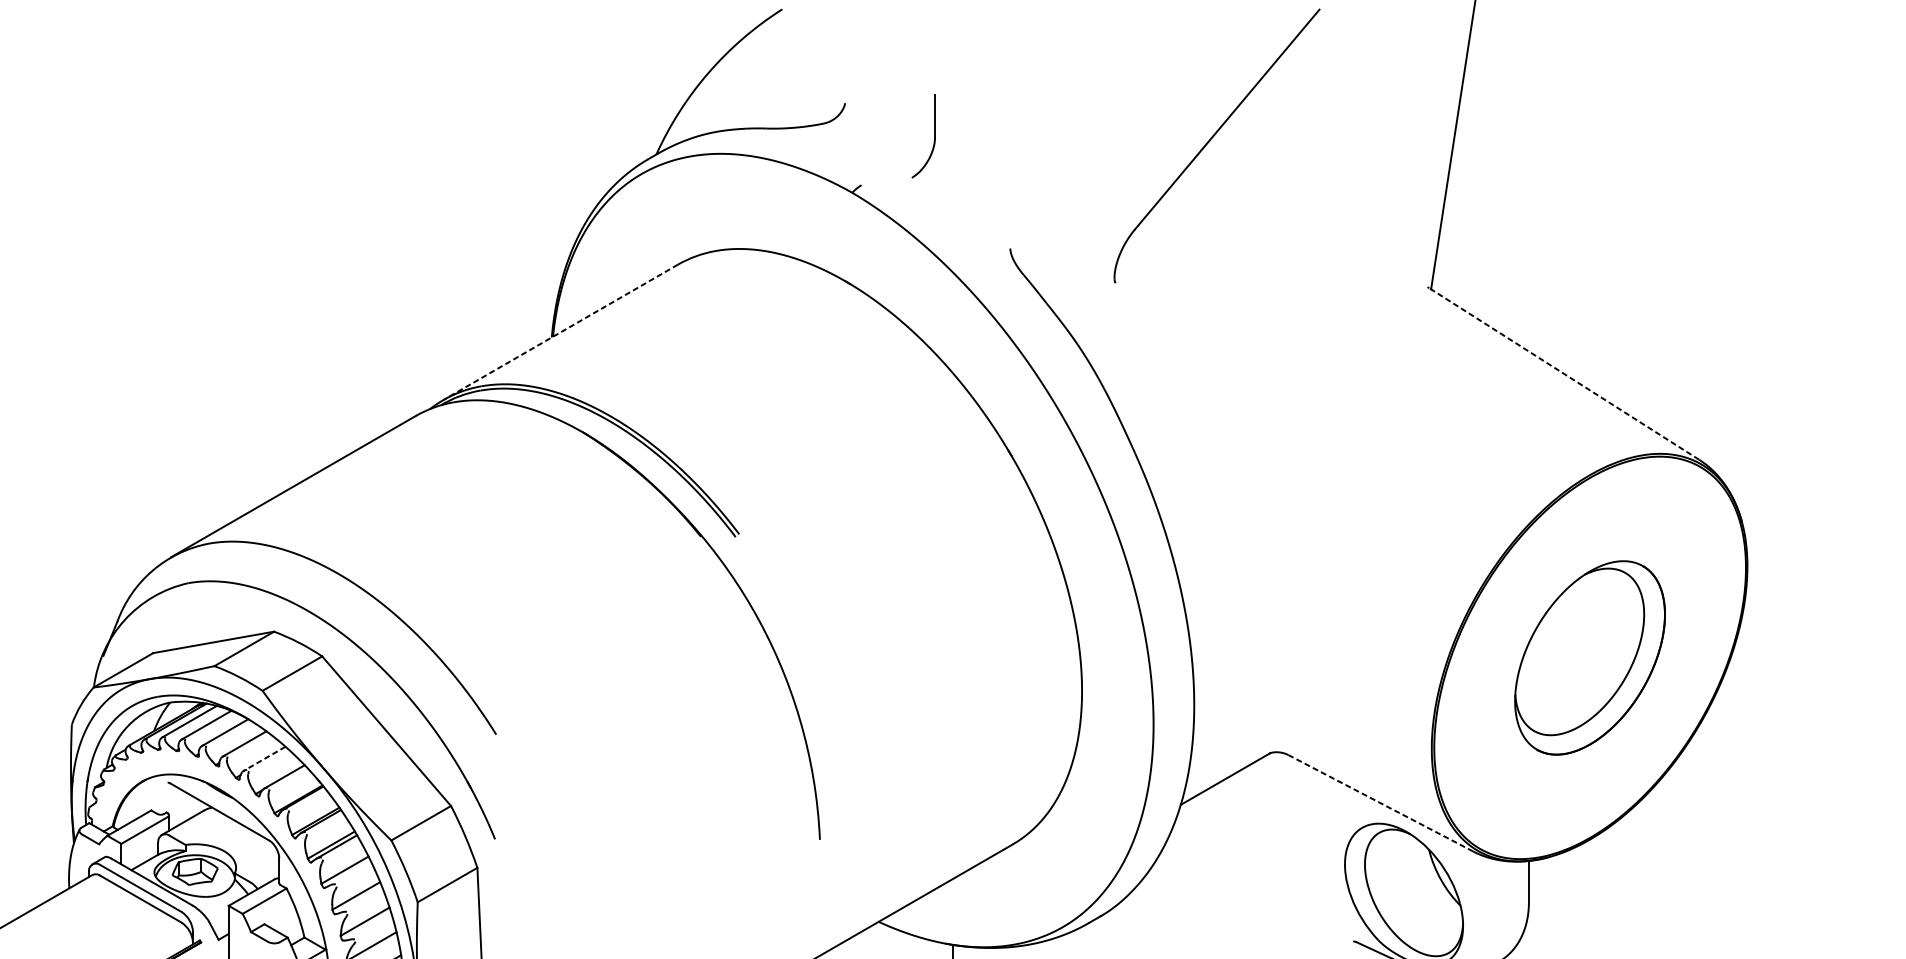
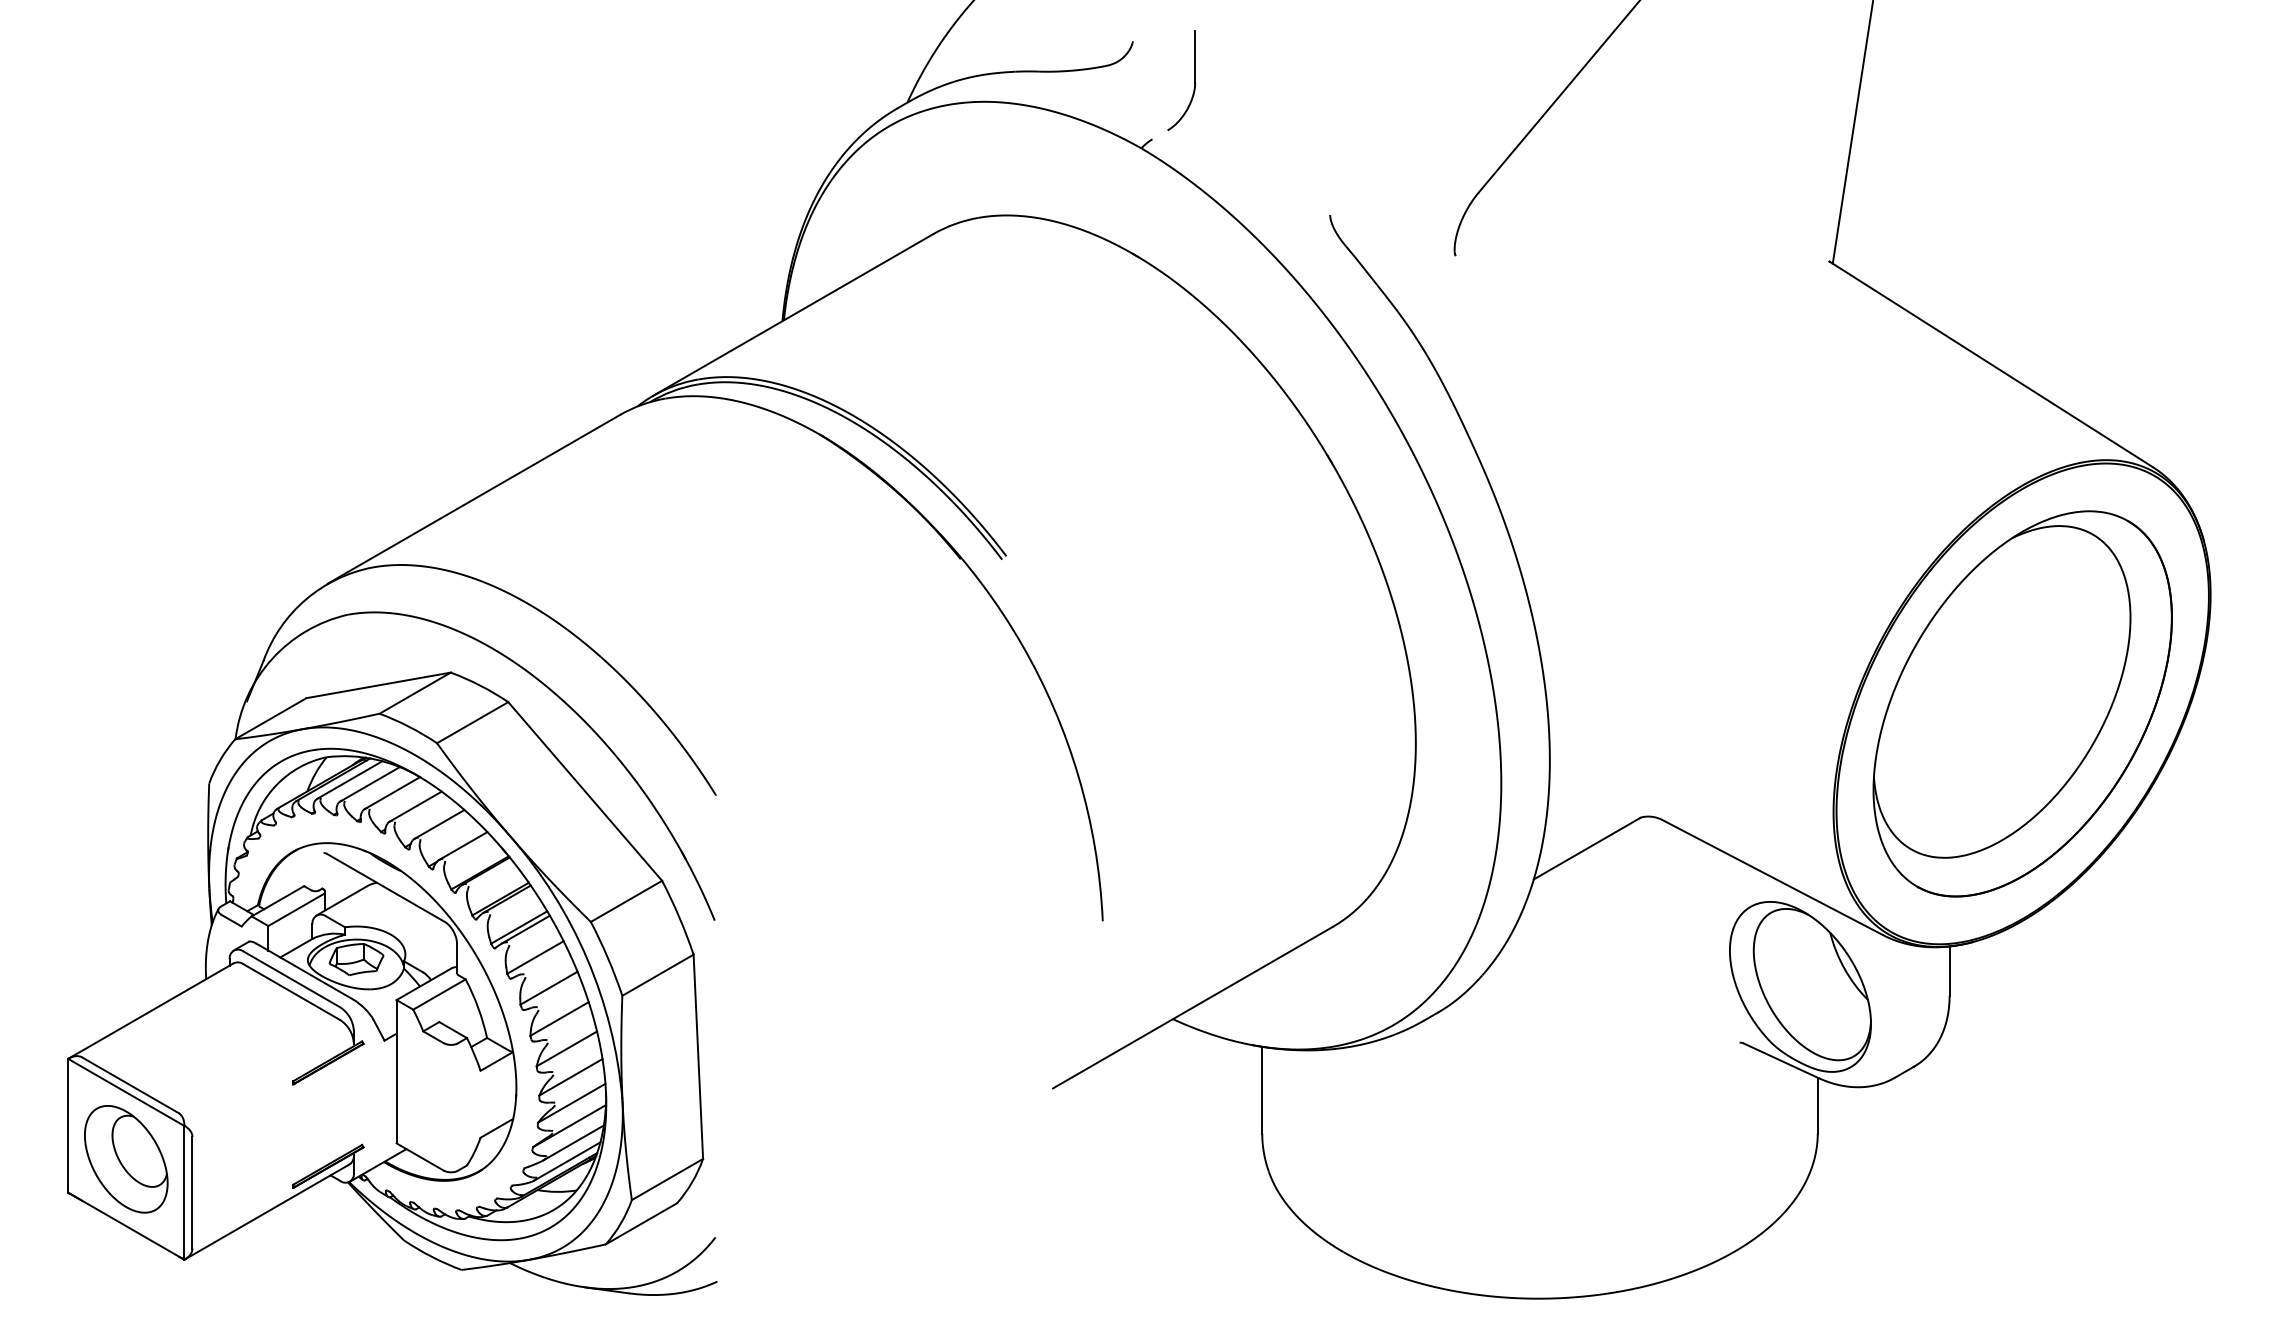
part: (934, 135) -> (1194, 80), moved
line: (561, 331) -> (793, 314), dashed -> solid
line: (1563, 373) -> (1991, 364), dashed -> solid
part: (1589, 657) -> (2022, 703), size x1.67
line: (264, 758) -> (439, 824), dashed -> solid
line: (1381, 803) -> (1773, 877), dashed -> solid

